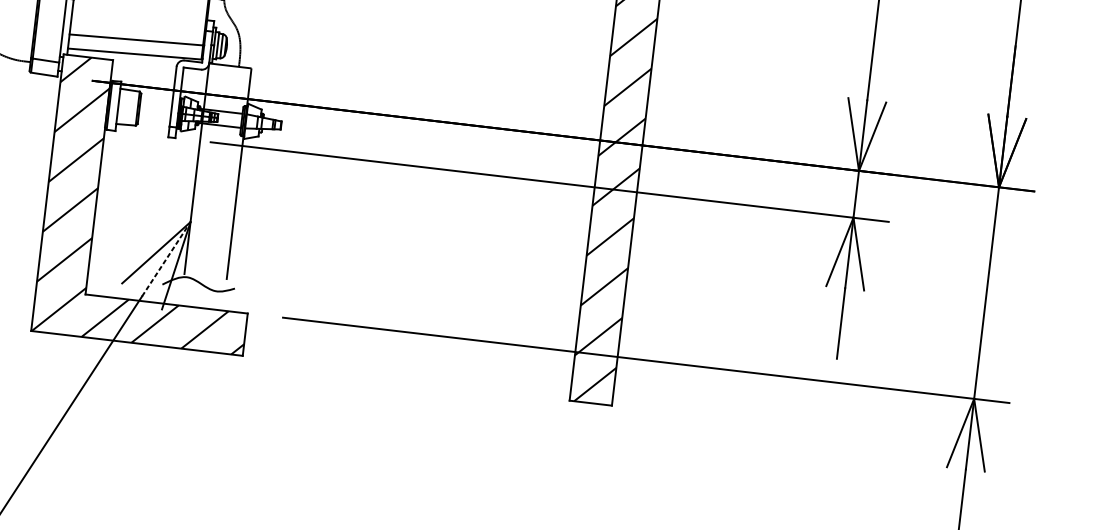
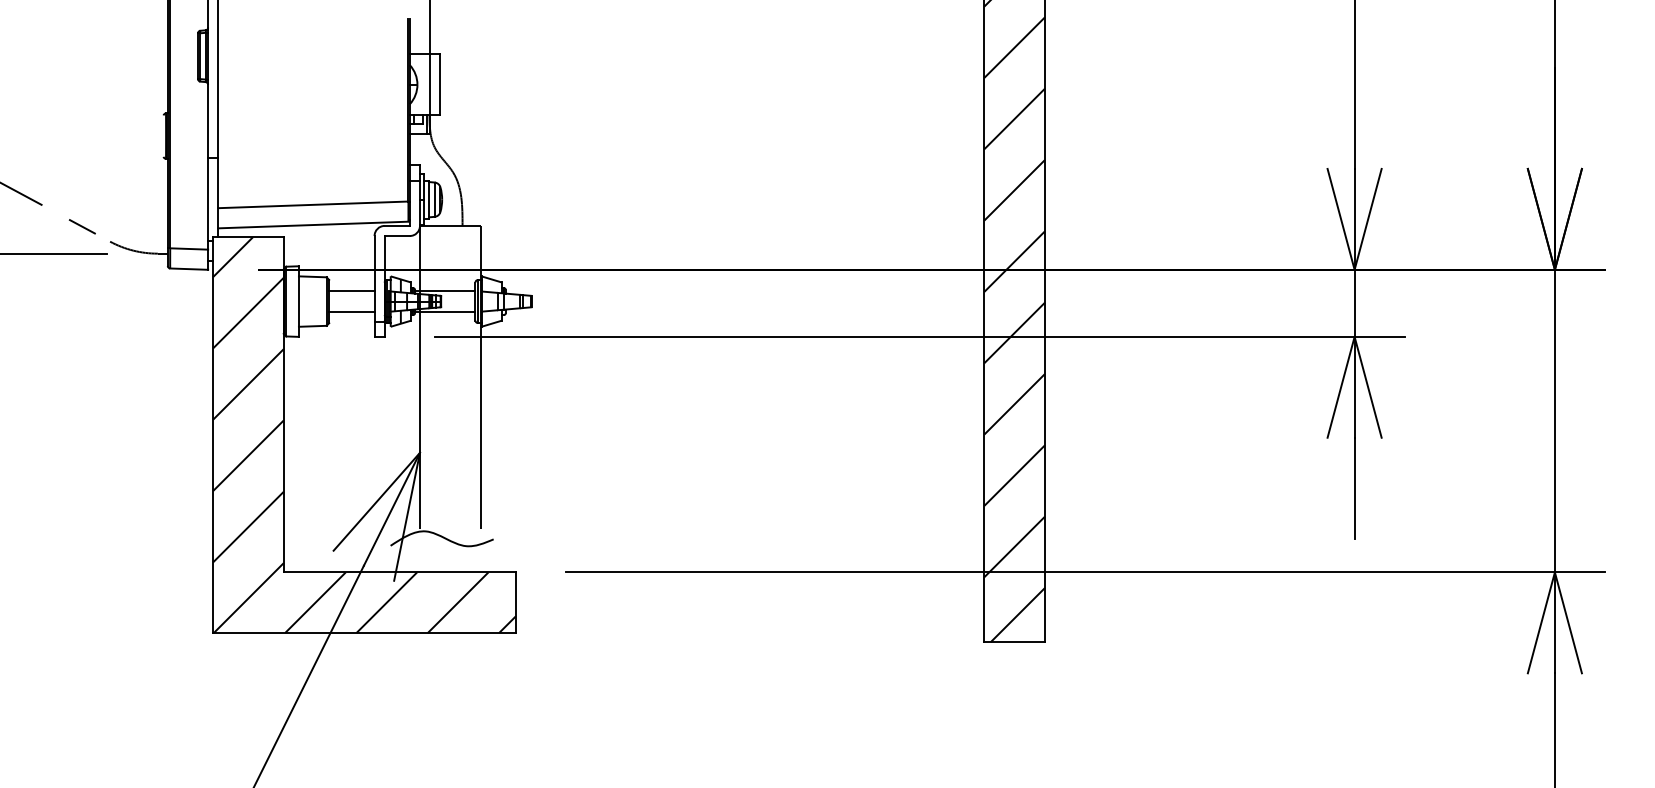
line: (155, 103) -> (351, 291), added
line: (154, 117) -> (351, 311), added
line: (166, 258) -> (392, 508), dashed -> solid

